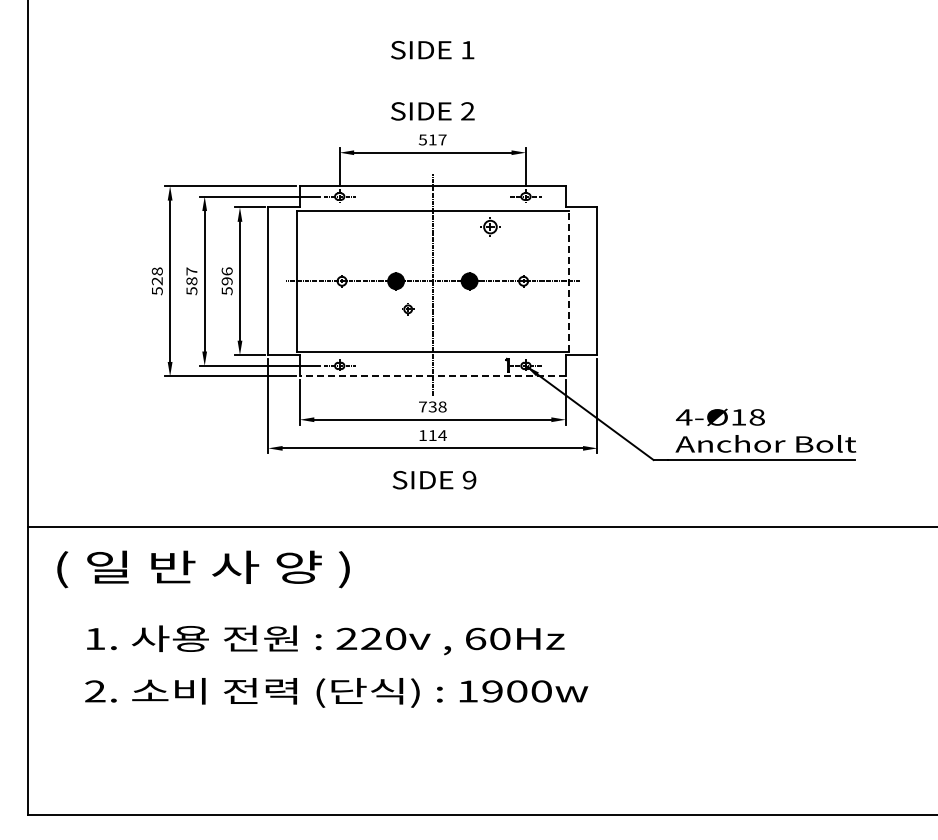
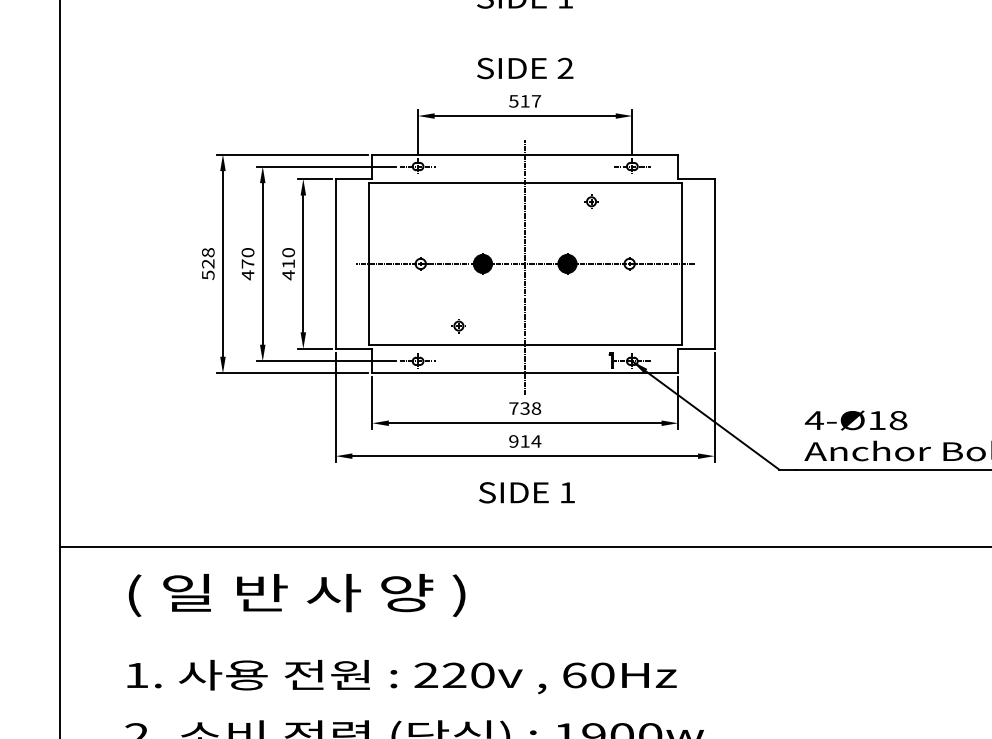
part: (490, 227) -> (591, 202), size x0.62
line: (569, 280) -> (682, 263), dashed -> solid
text: (191, 281) -> (247, 264), 587 -> 470
text: (226, 281) -> (287, 264), 596 -> 410
part: (408, 309) -> (459, 326), moved
line: (432, 376) -> (524, 373), dashed -> solid
text: (422, 435) -> (513, 441), 114 -> 914
text: (469, 480) -> (567, 493), 9 -> 1
text: (203, 569) -> (297, 595), moved

